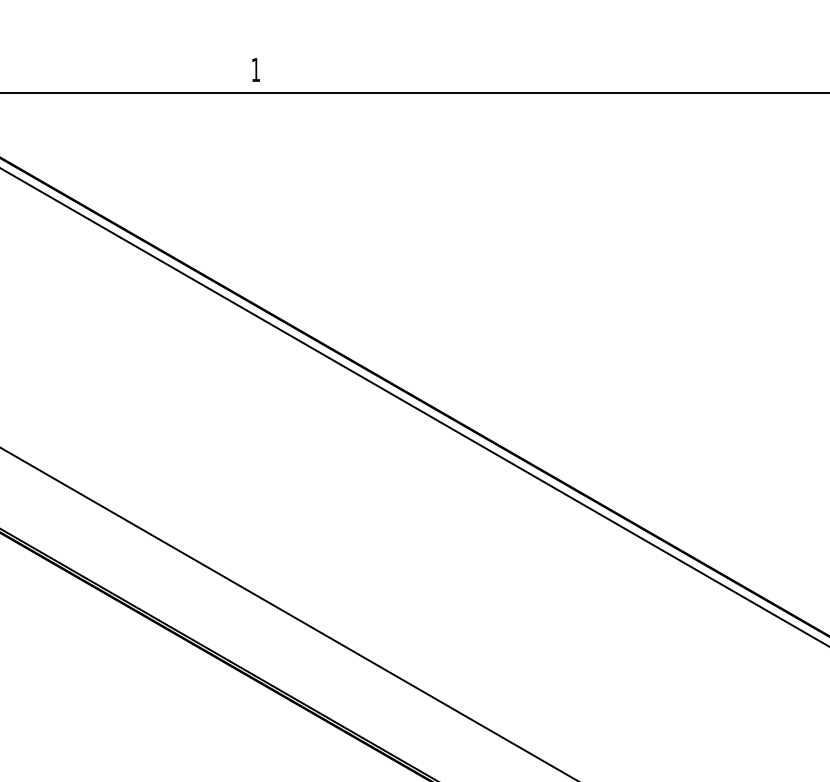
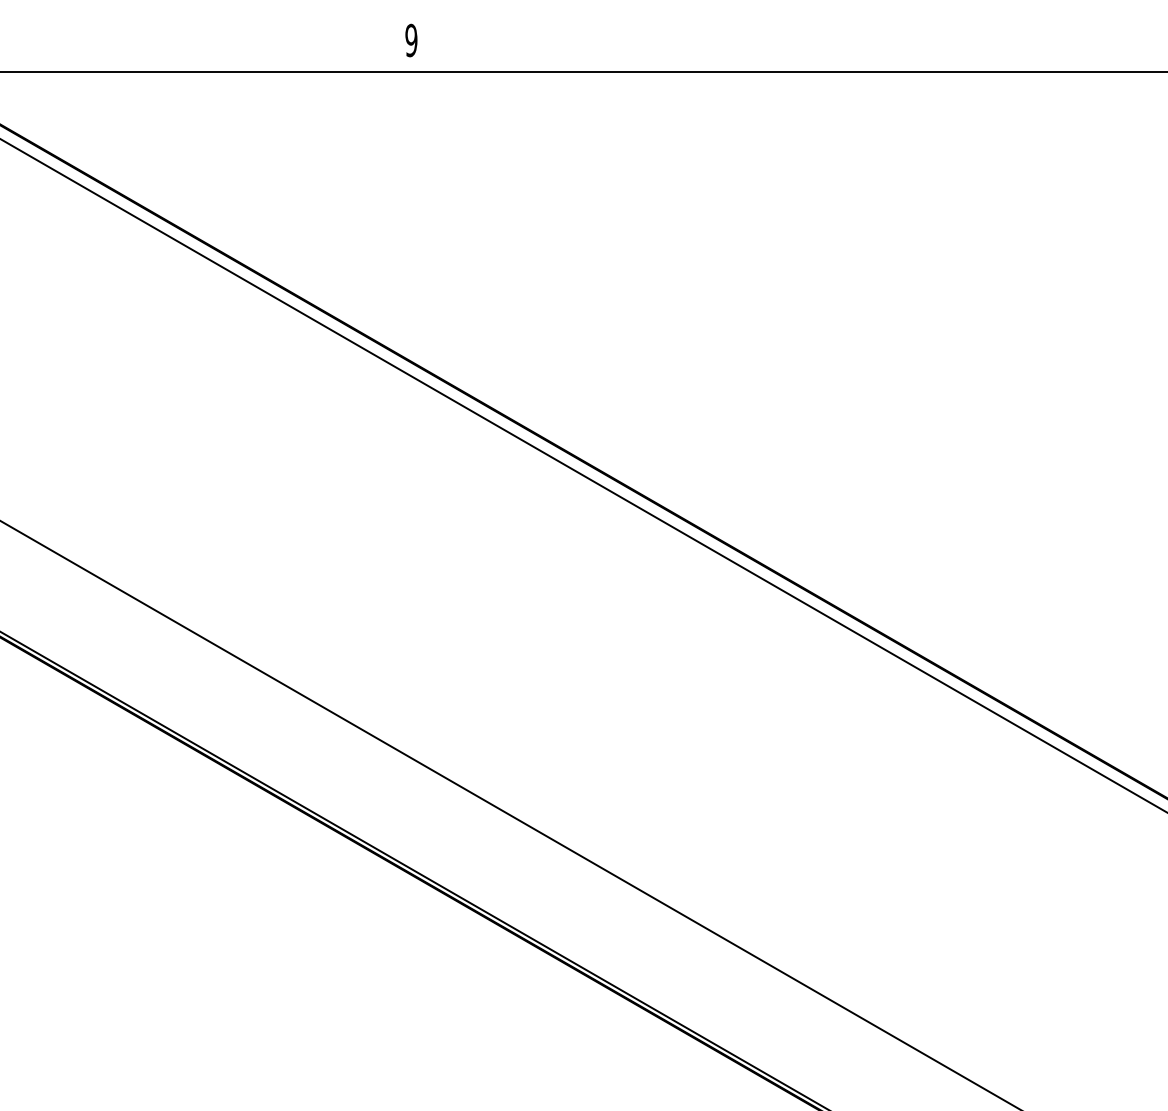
text: (255, 69) -> (411, 40), 1 -> 9

